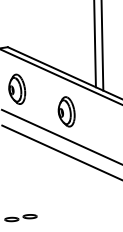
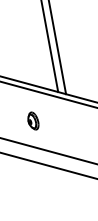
part: (66, 111) -> (33, 120), size x0.6

